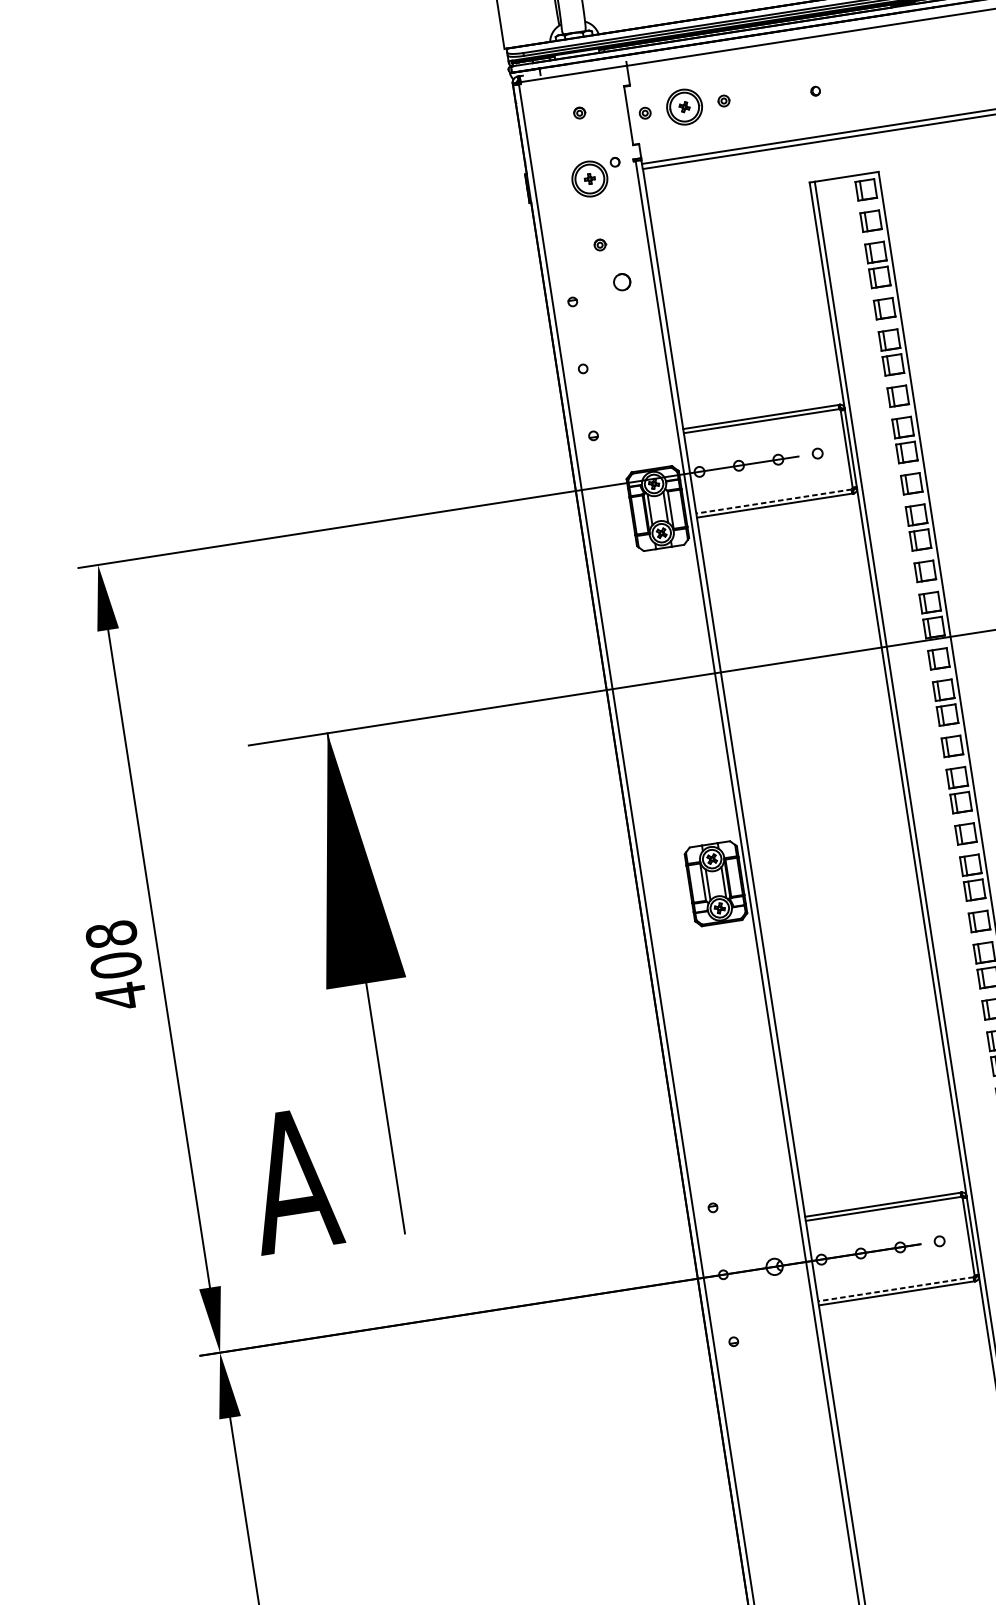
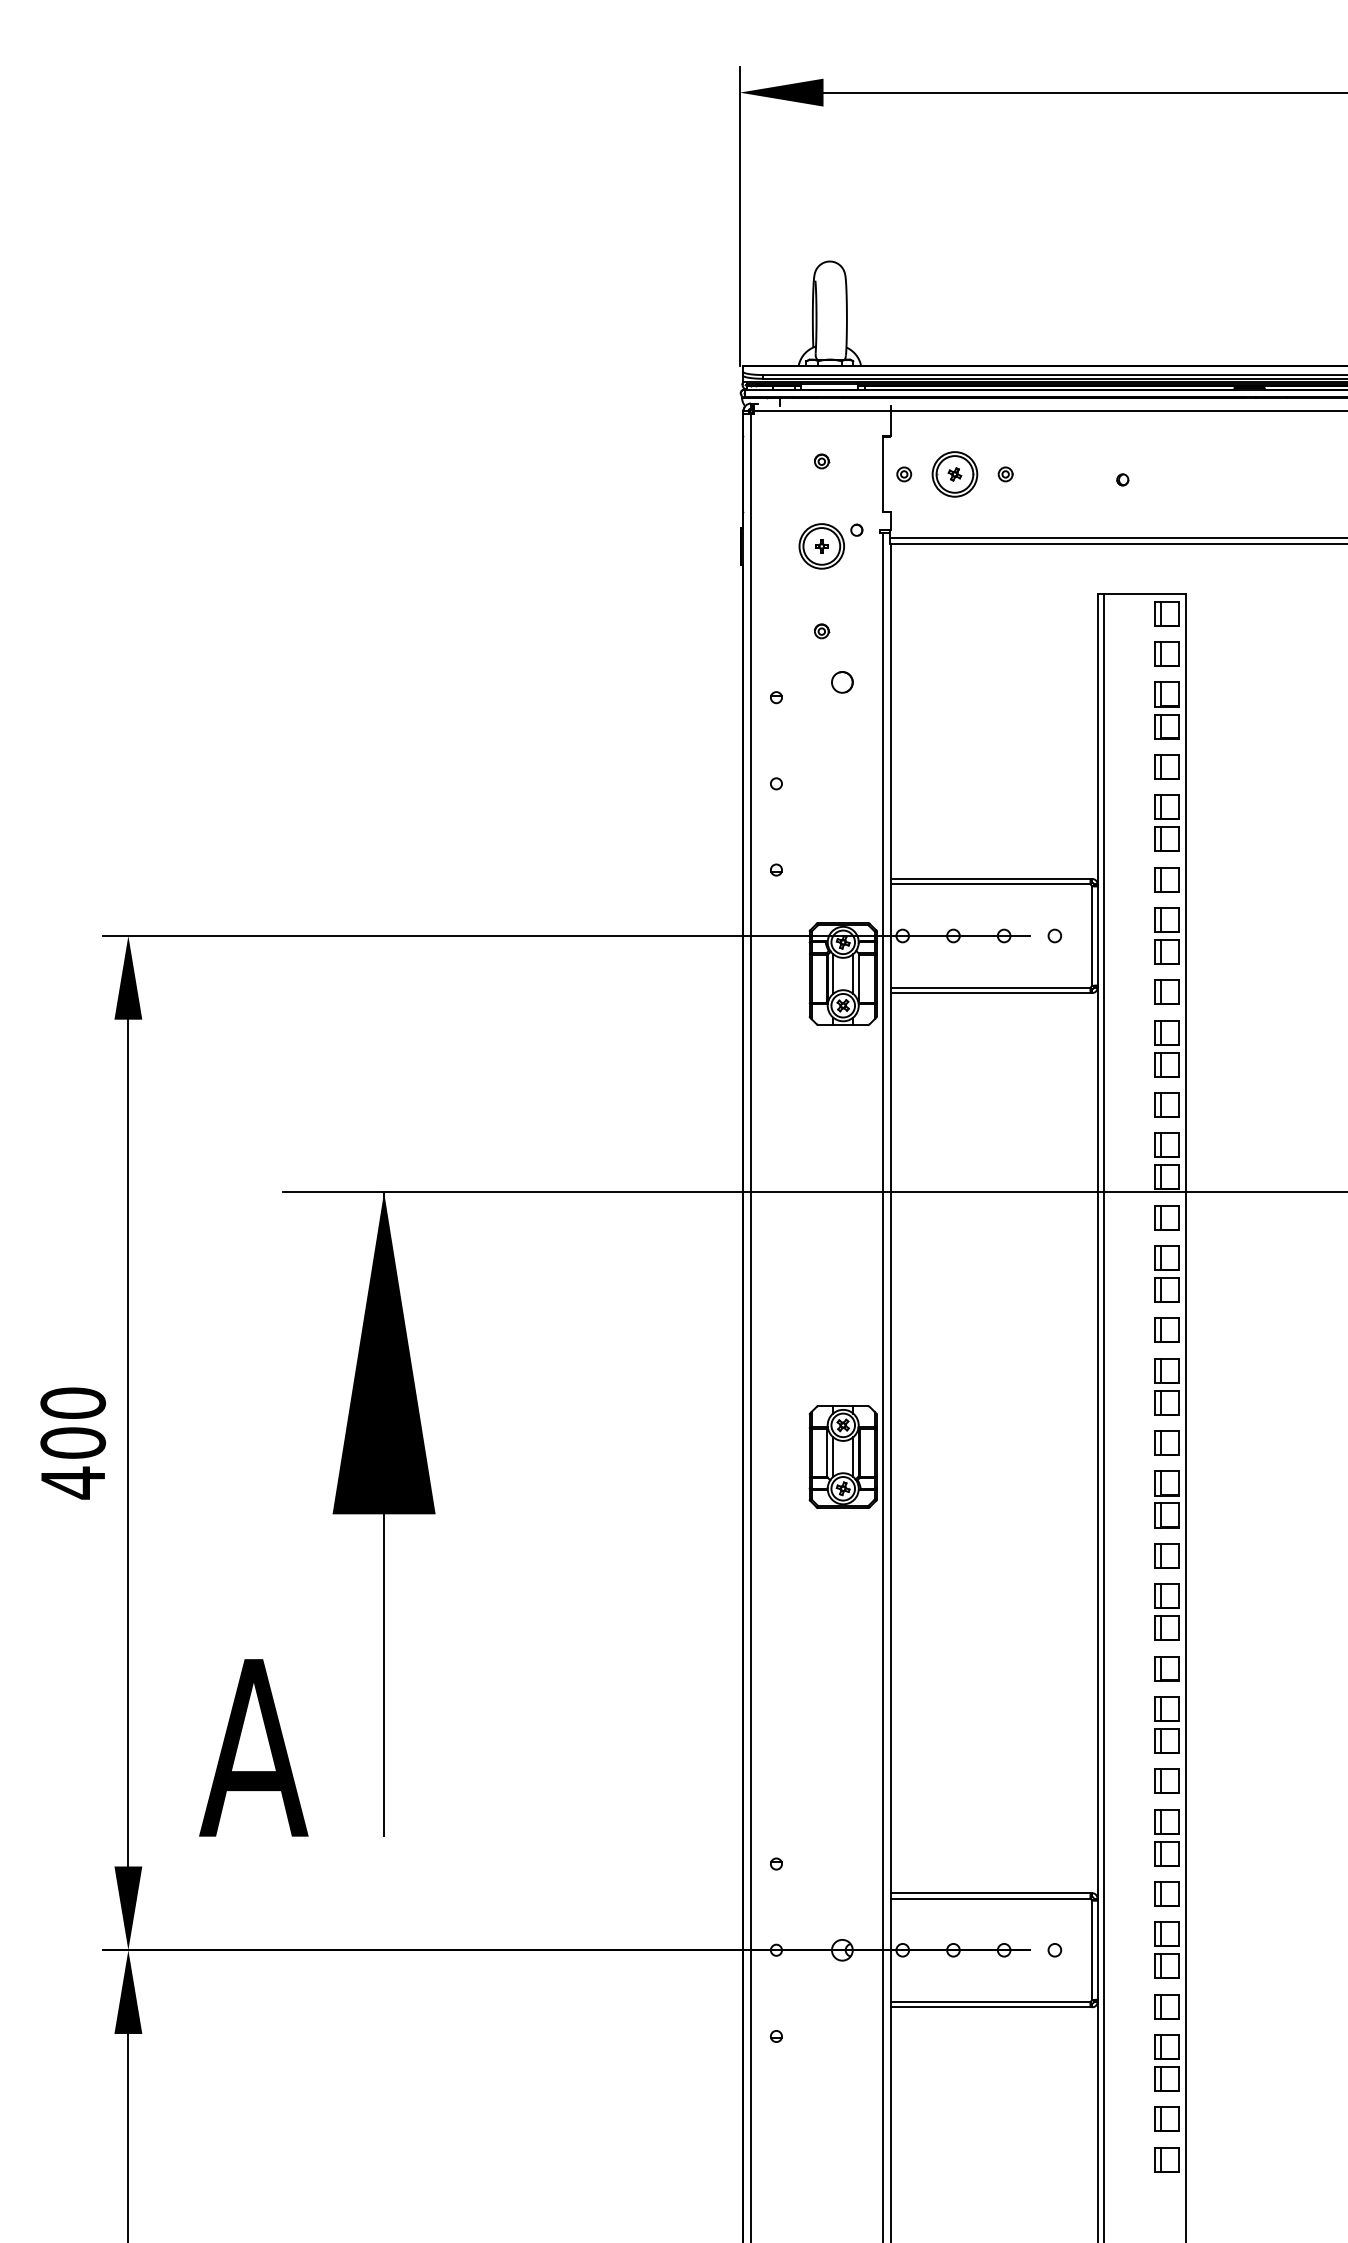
line: (773, 501) -> (990, 987), dashed -> solid
text: (110, 934) -> (72, 1402), 408 -> 400
line: (895, 1289) -> (990, 2002), dashed -> solid

